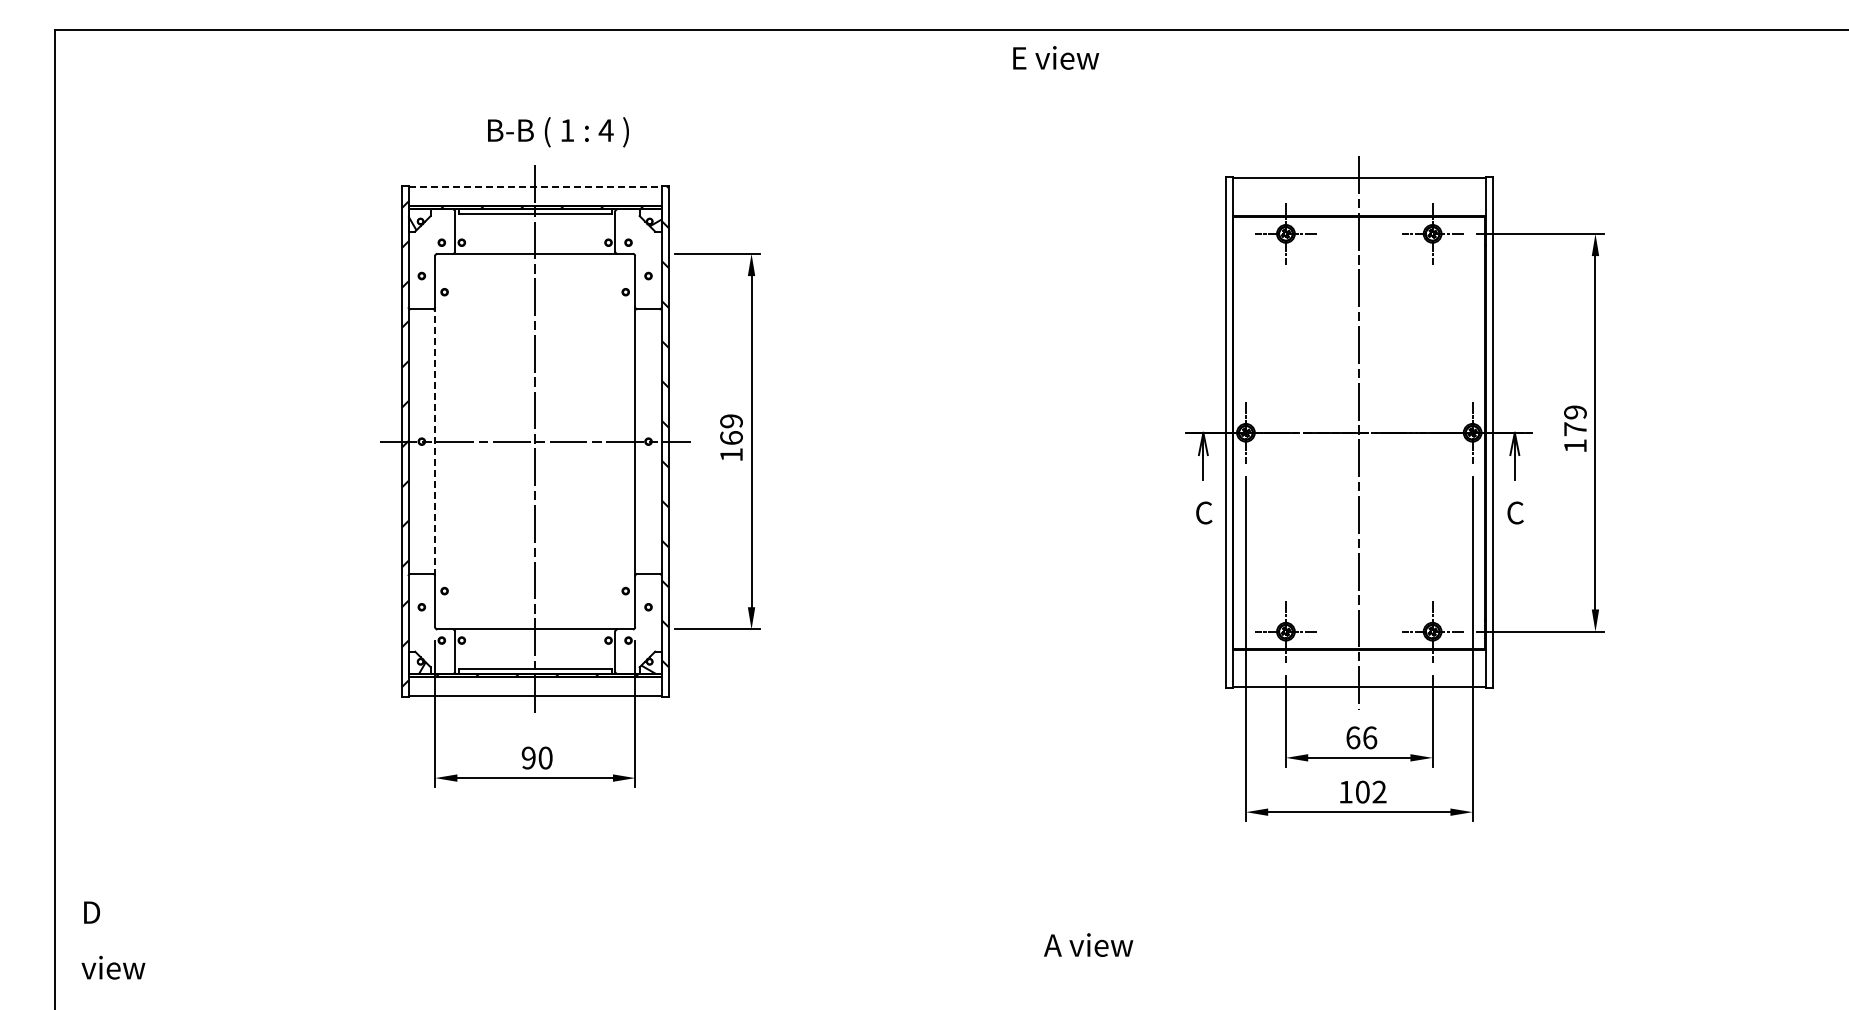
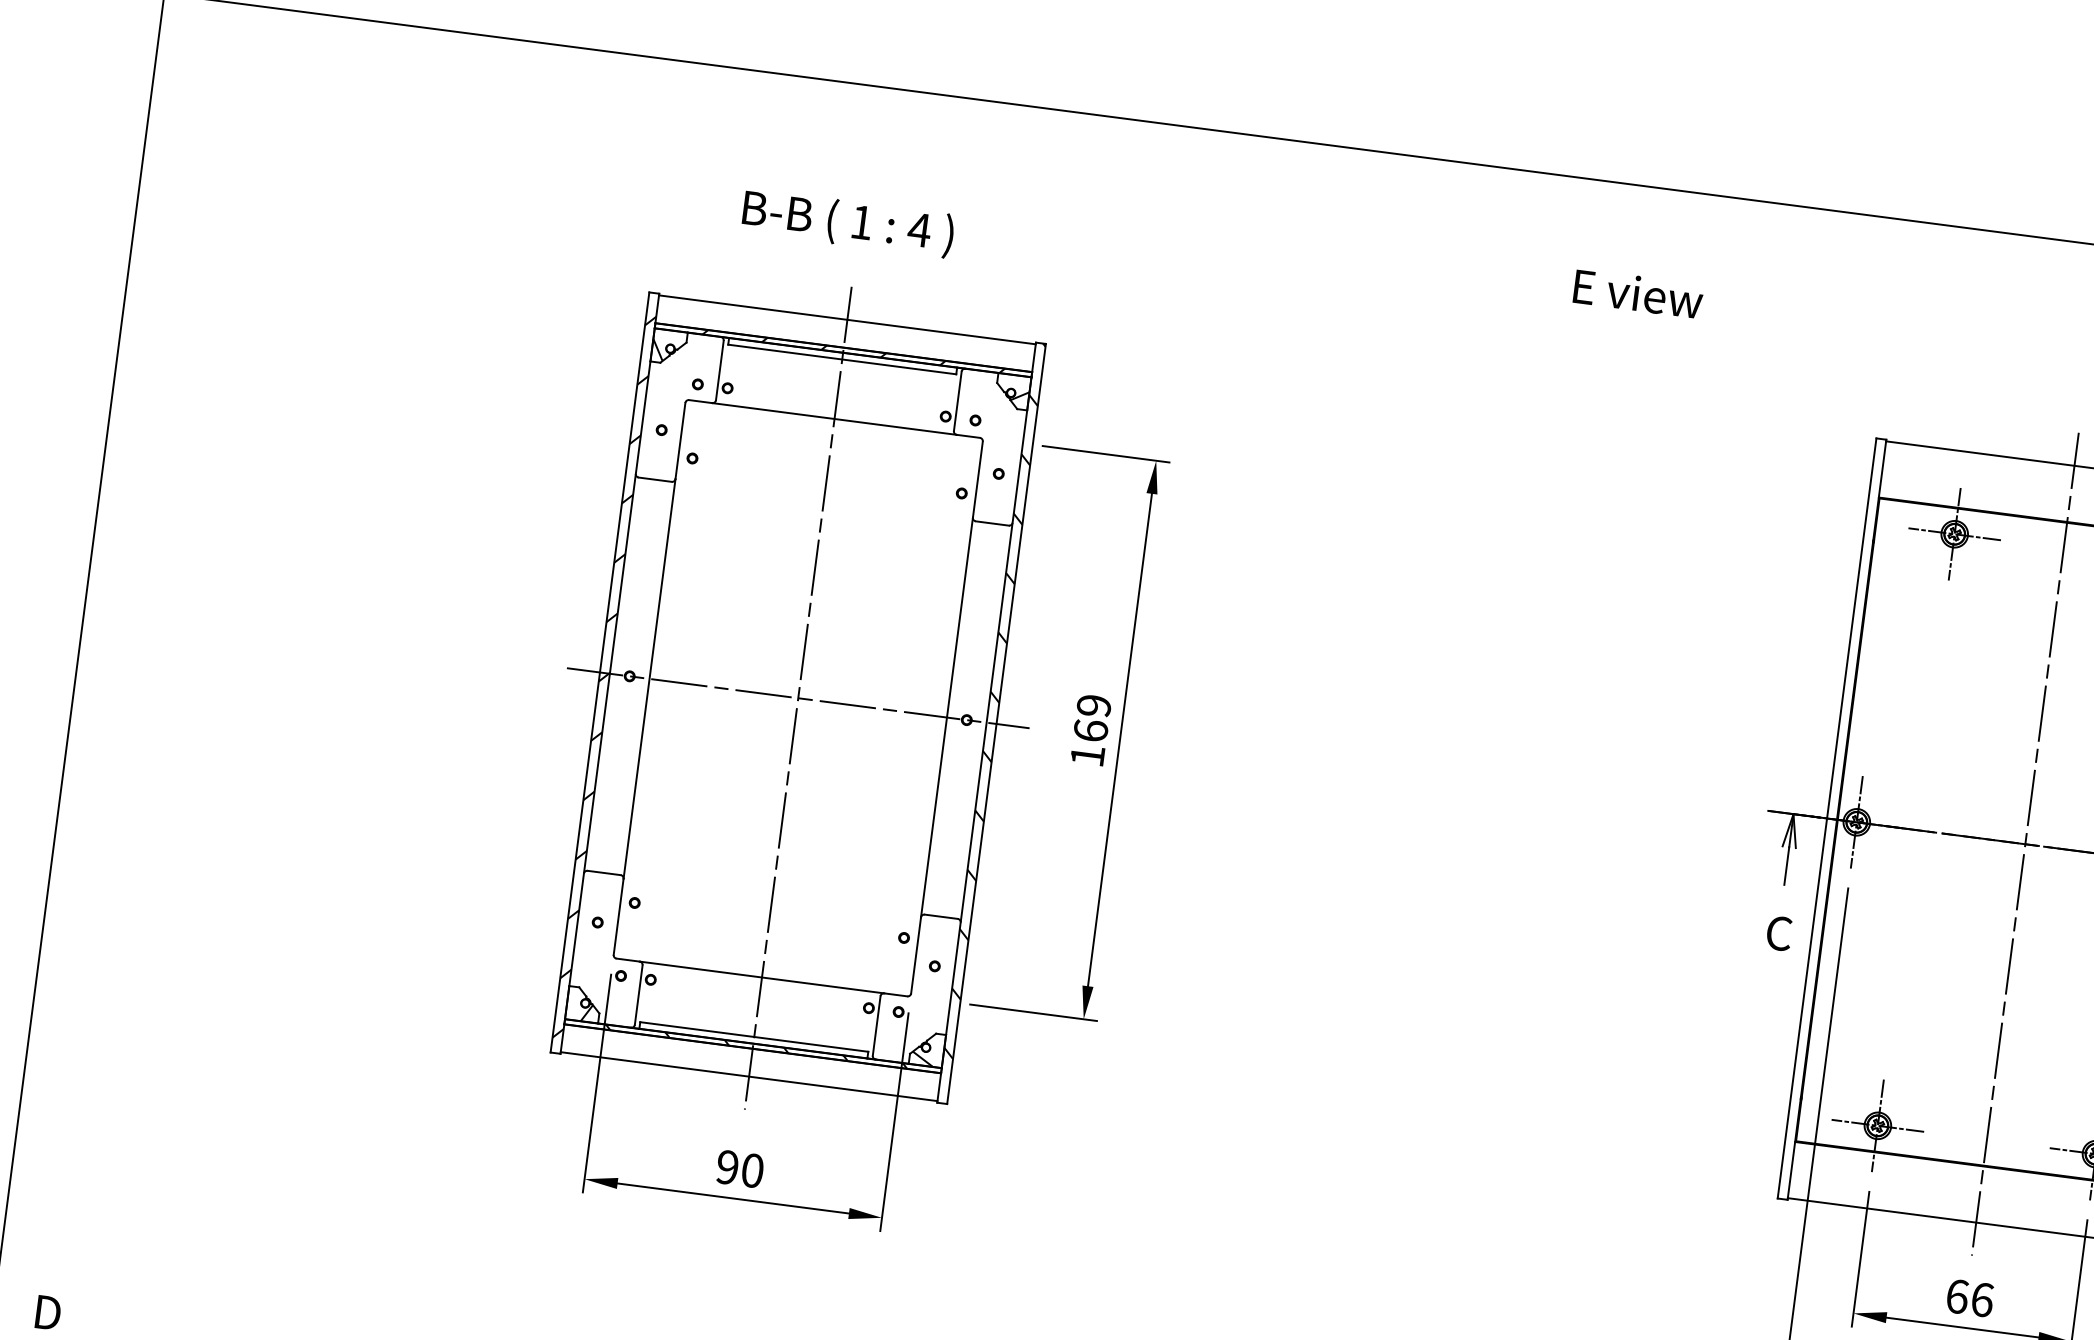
text: (1056, 57) -> (1639, 293), moved
text: (558, 132) -> (848, 223), moved
line: (535, 187) -> (847, 320), dashed -> solid
line: (435, 441) -> (650, 678), dashed -> solid

